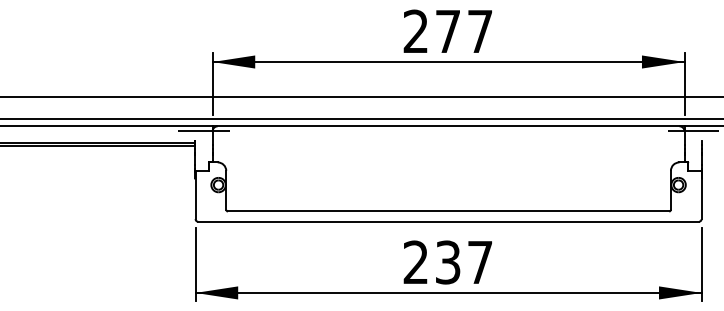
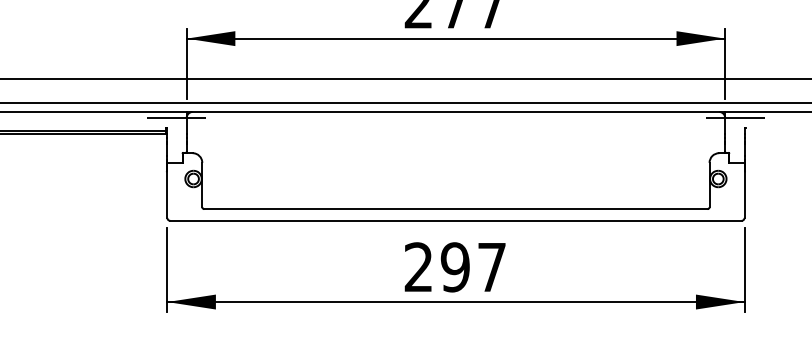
text: (447, 262) -> (454, 267), 237 -> 297

